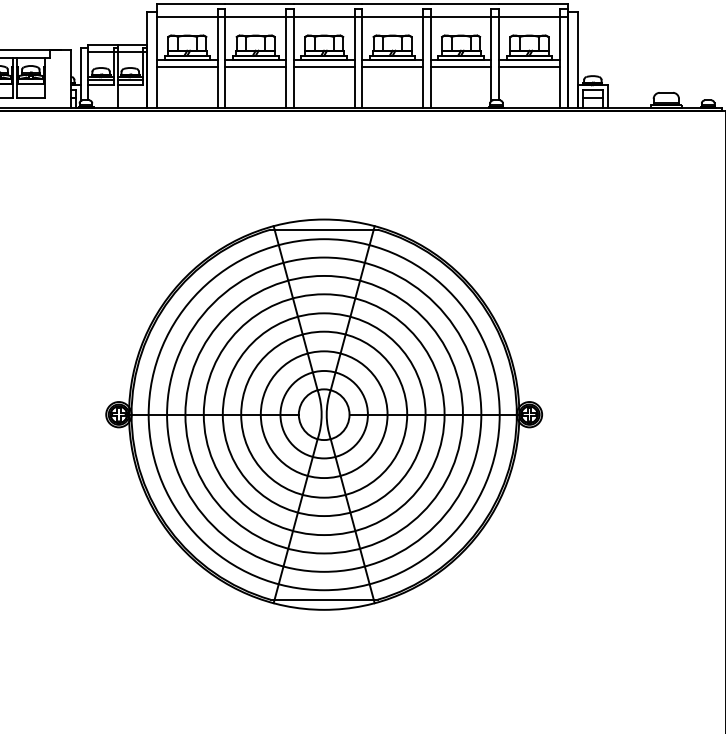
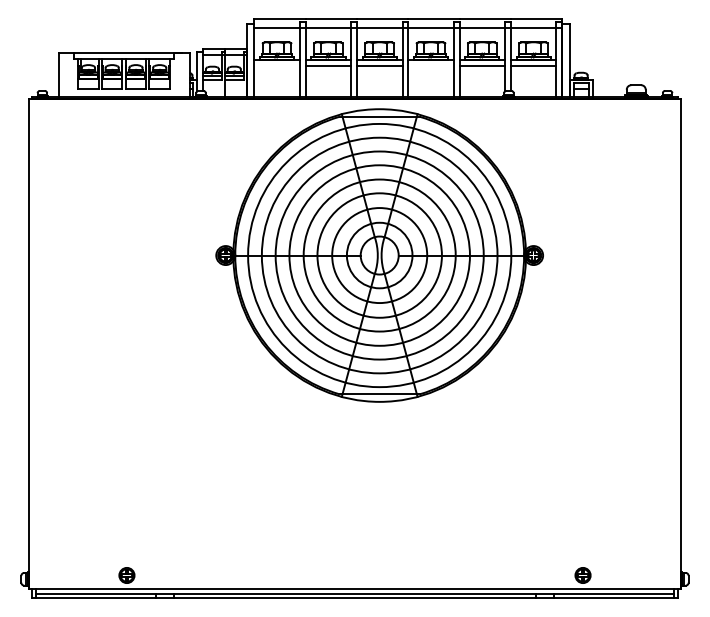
line: (186, 67) -> (276, 66), removed
line: (391, 67) -> (430, 66), removed
part: (323, 414) -> (379, 255), moved

